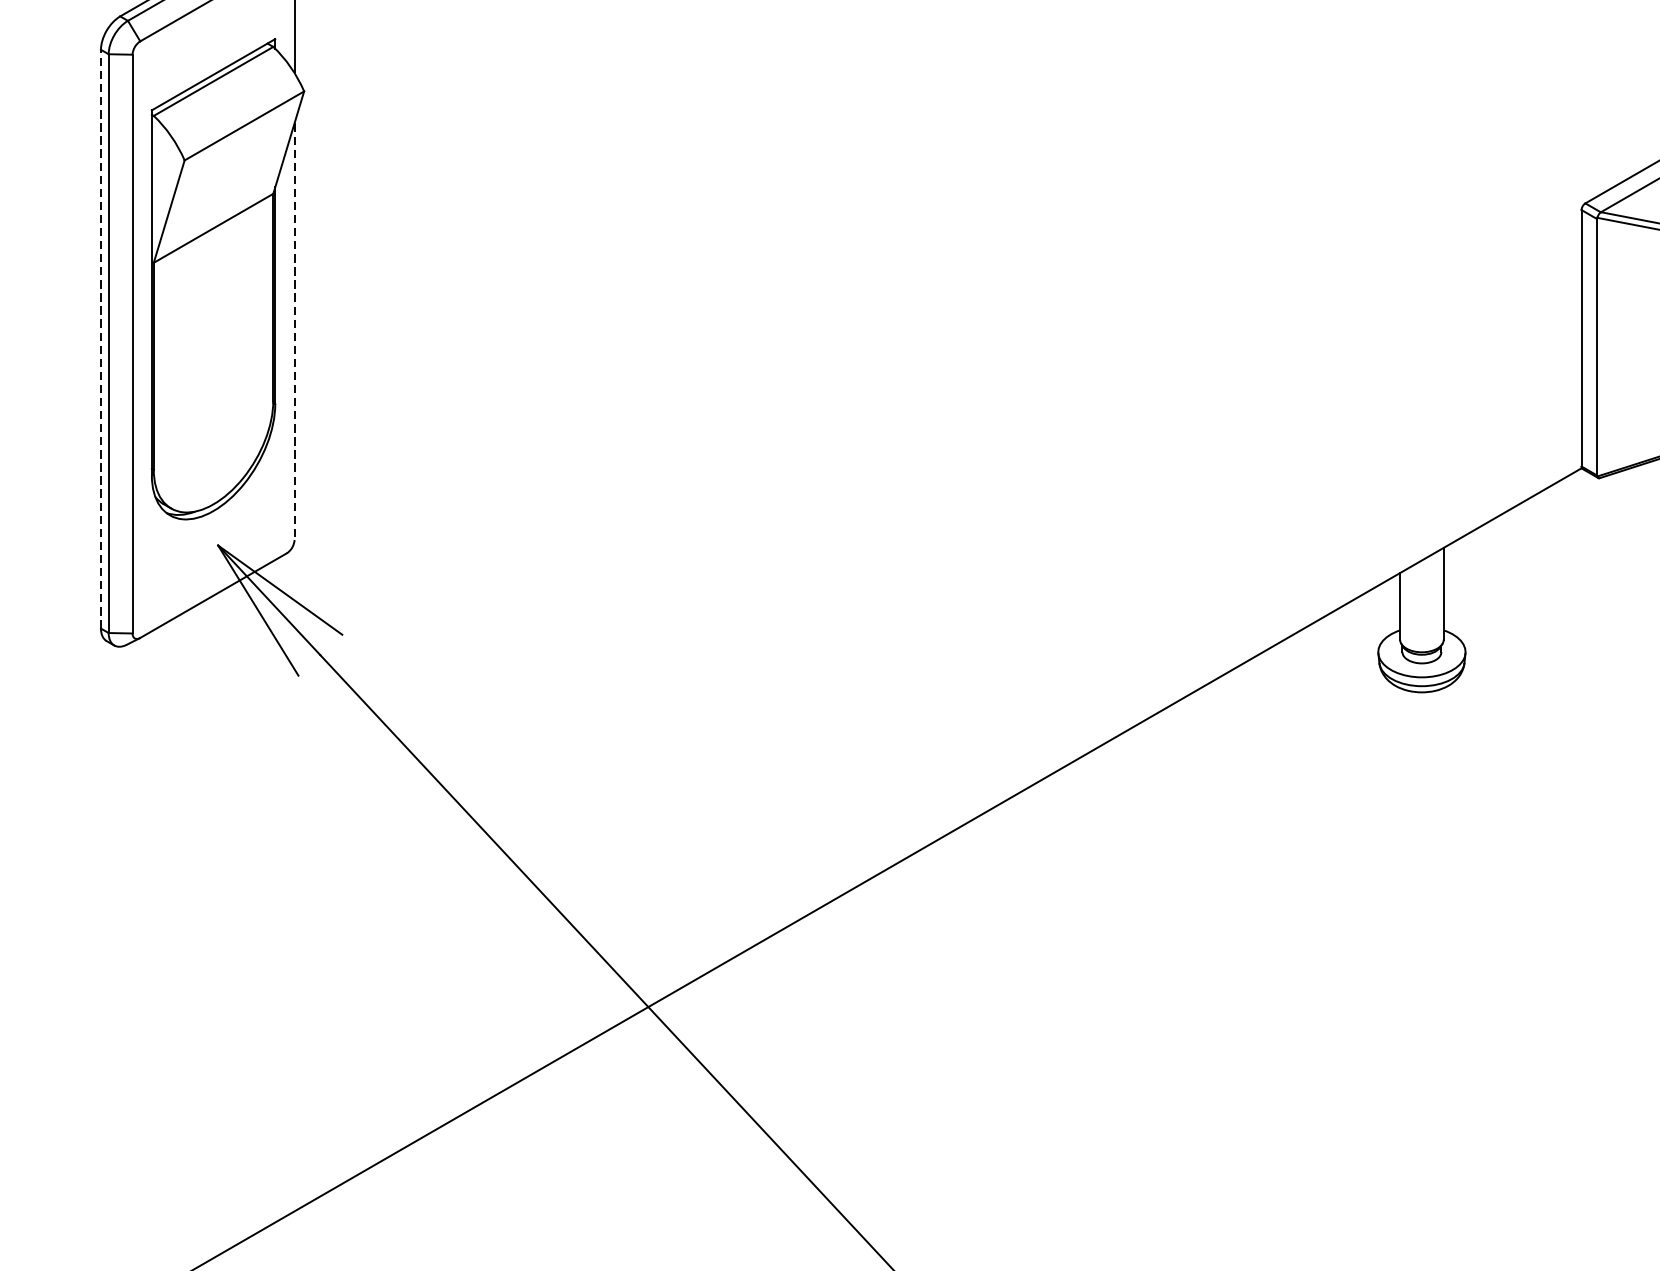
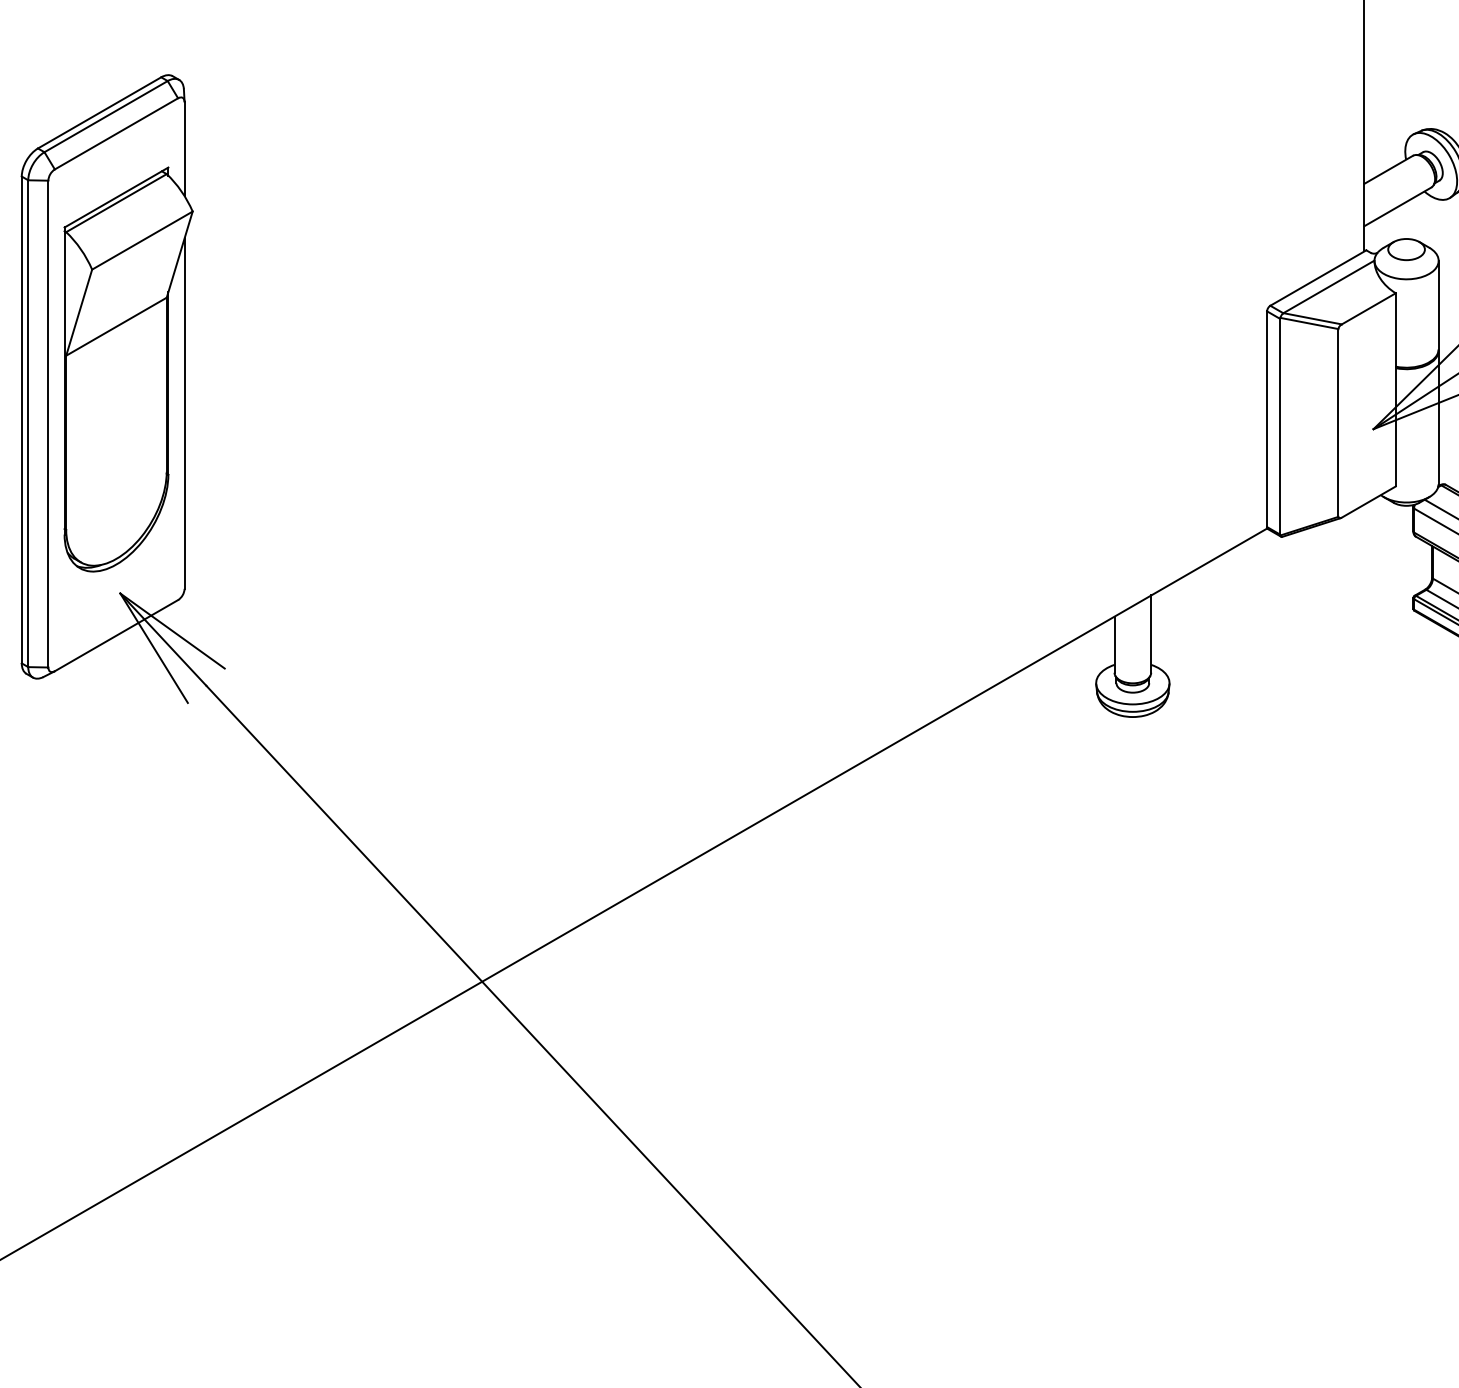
line: (294, 332) -> (184, 414), dashed -> solid
line: (100, 338) -> (21, 419), dashed -> solid

